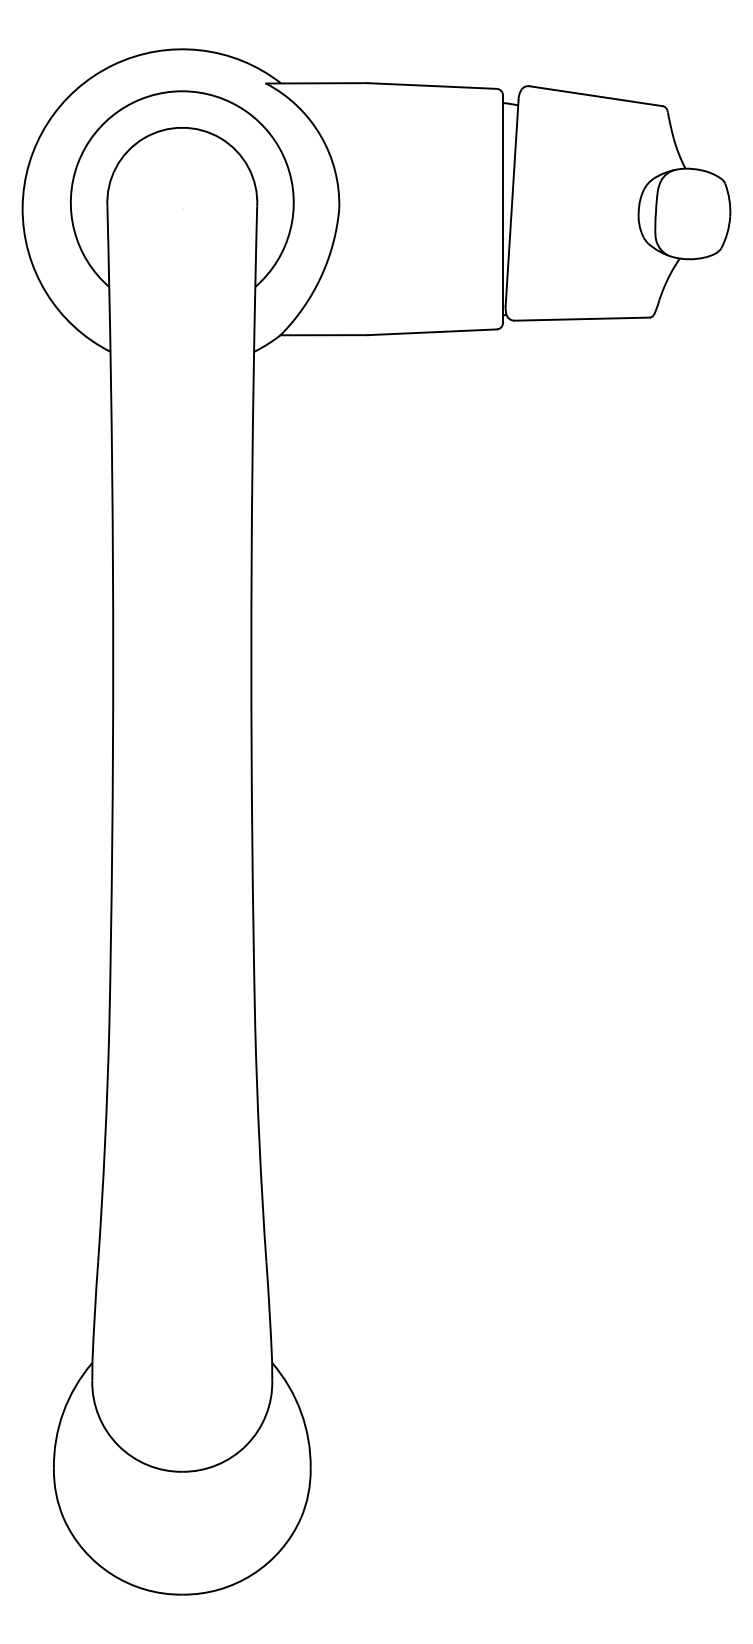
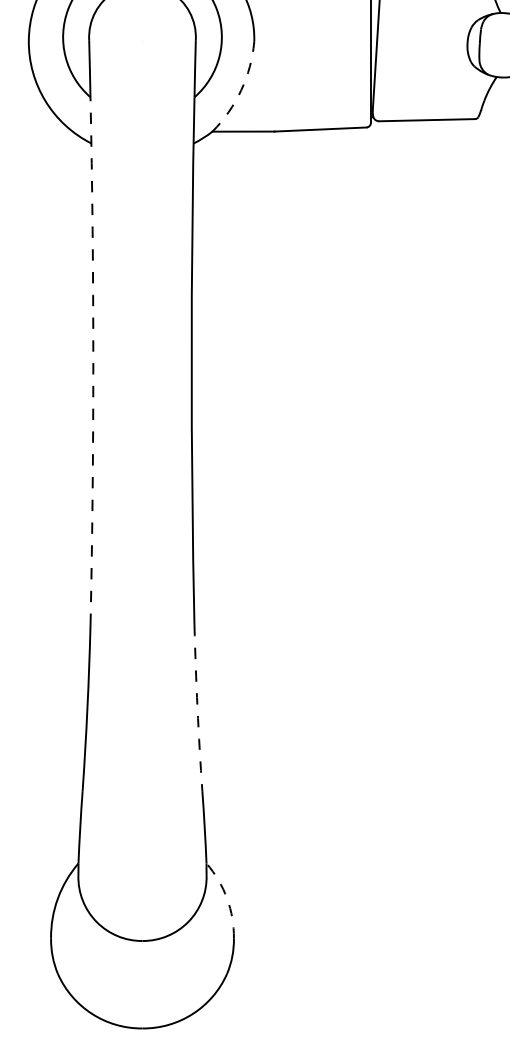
arc: (320, 277) -> (240, 90), solid -> dashed
arc: (113, 657) -> (93, 361), solid -> dashed
arc: (259, 1144) -> (197, 707), solid -> dashed
arc: (301, 1412) -> (227, 898), solid -> dashed

